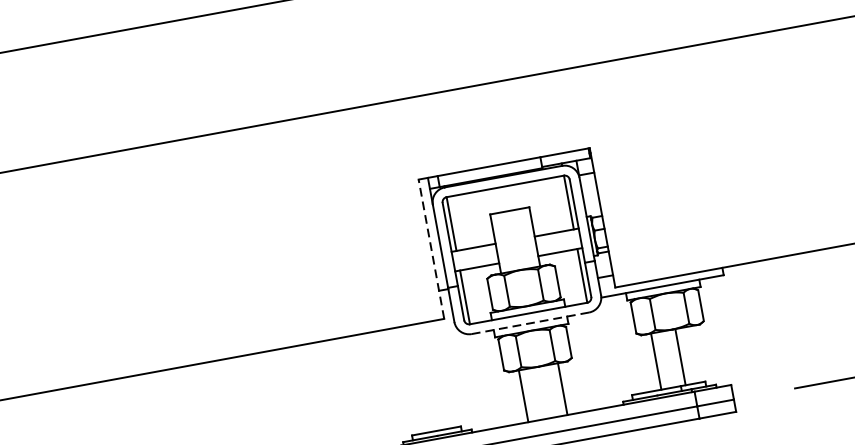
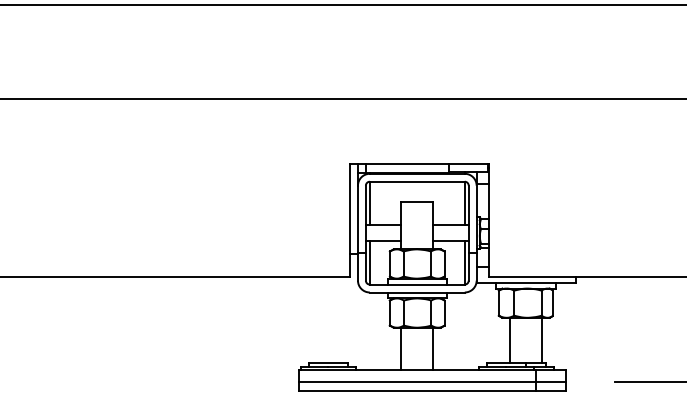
line: (431, 248) -> (350, 219), dashed -> solid
line: (530, 323) -> (417, 292), dashed -> solid
line: (679, 357) -> (541, 340), moved

